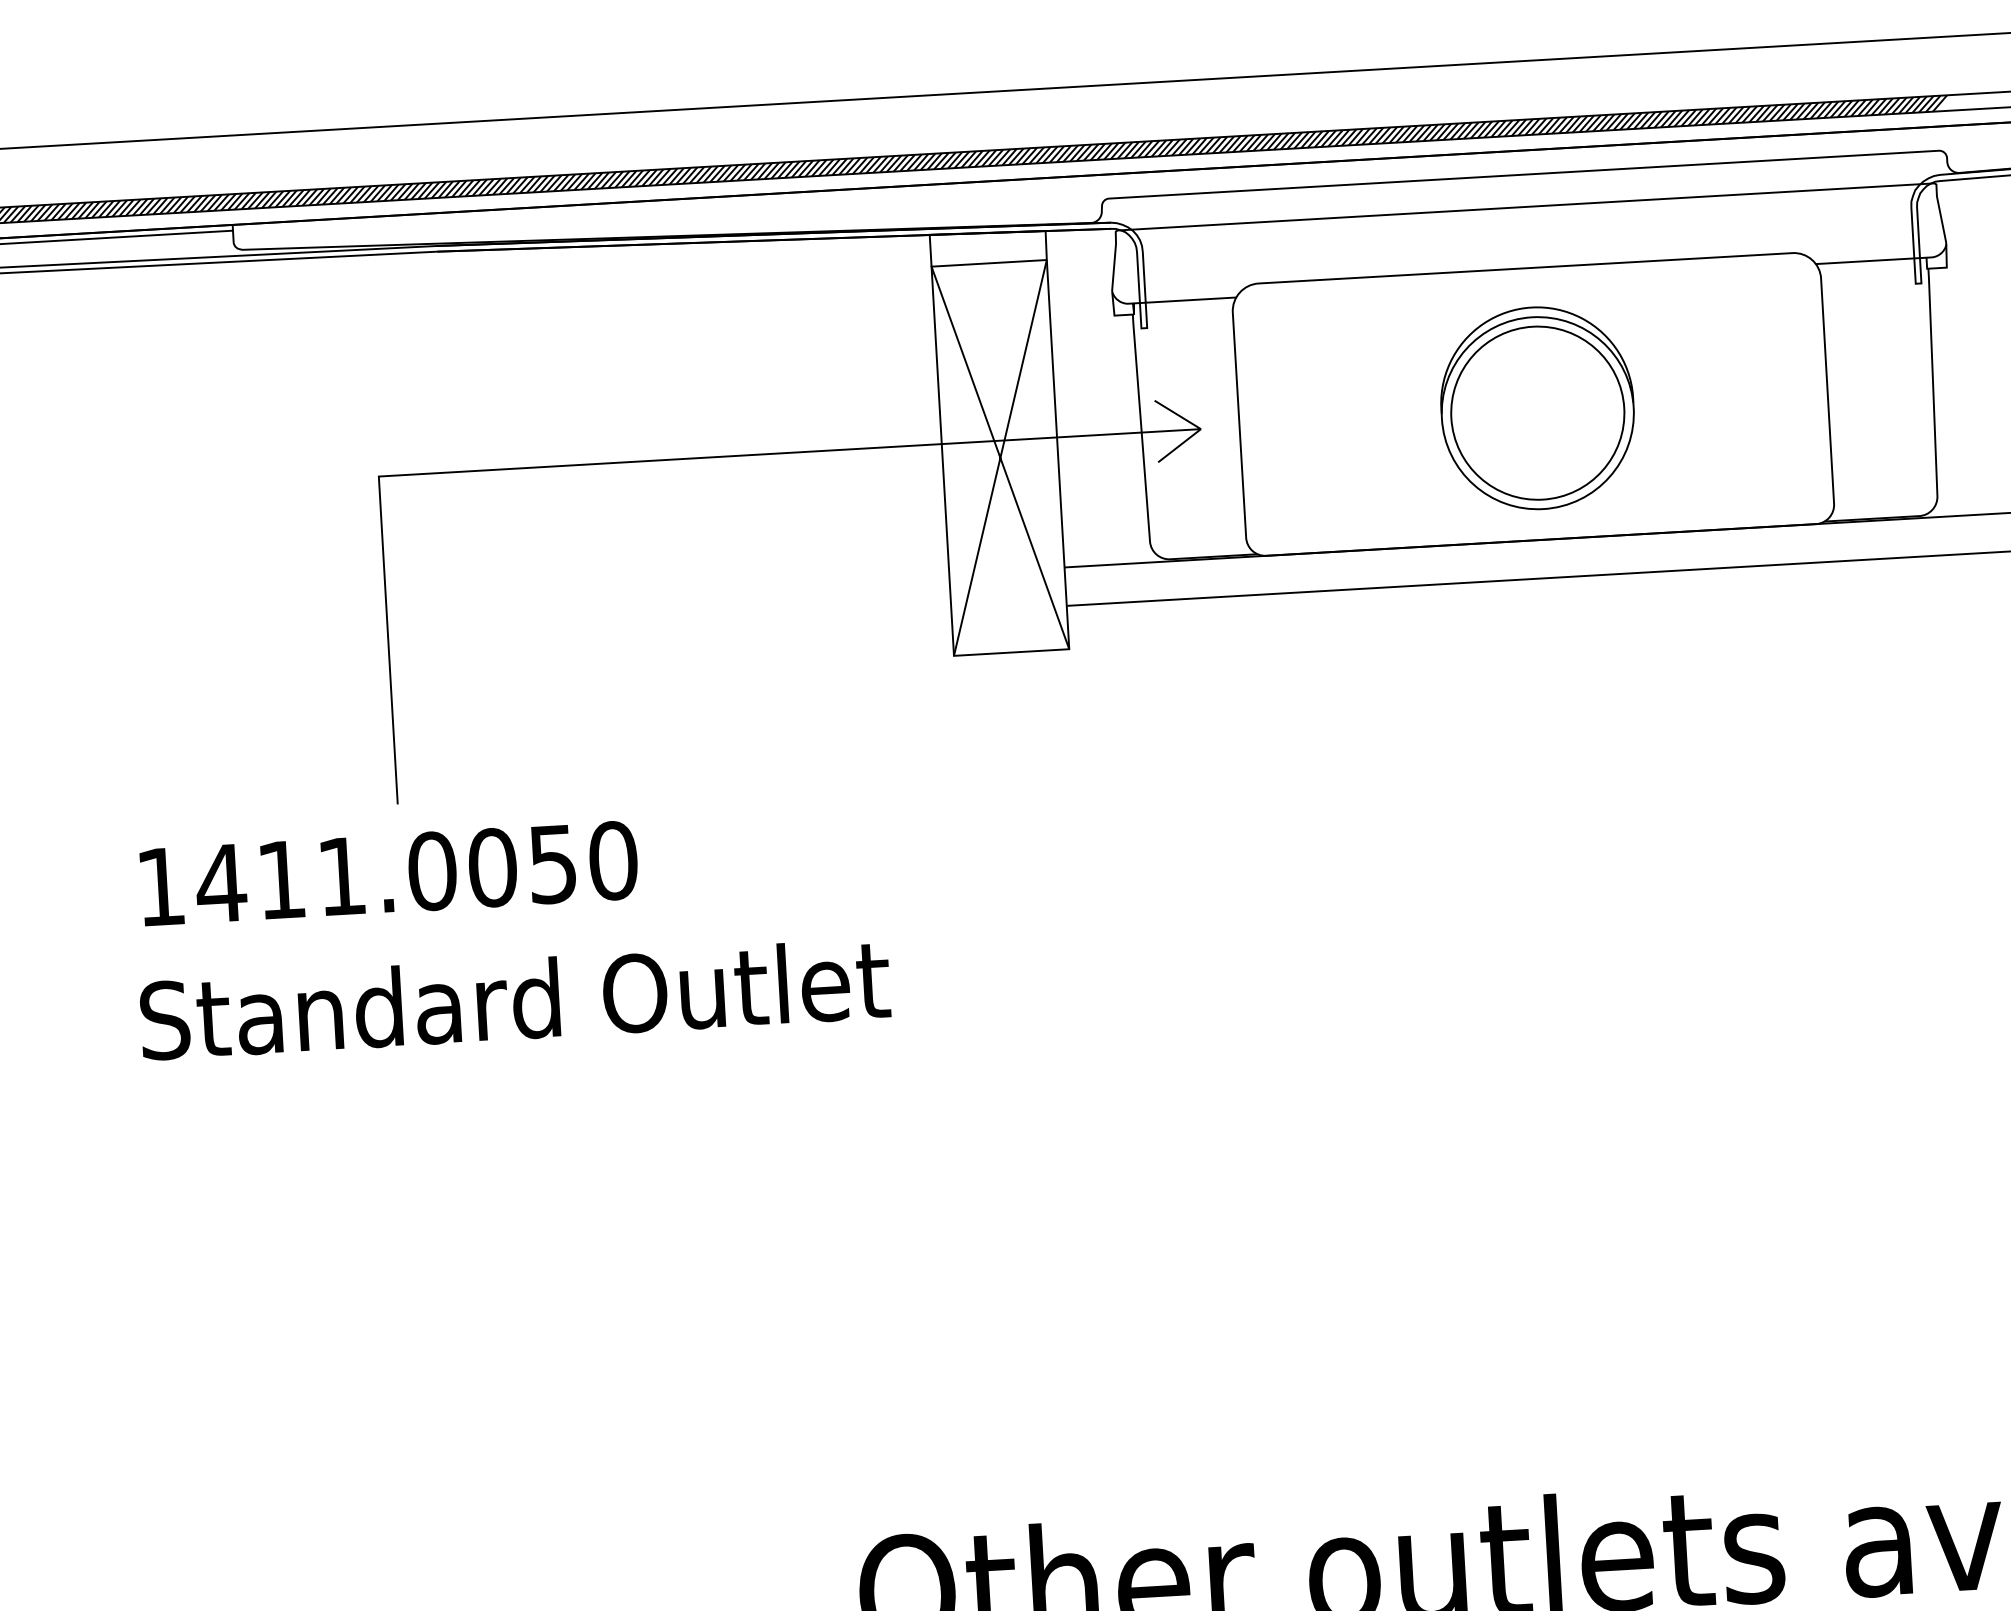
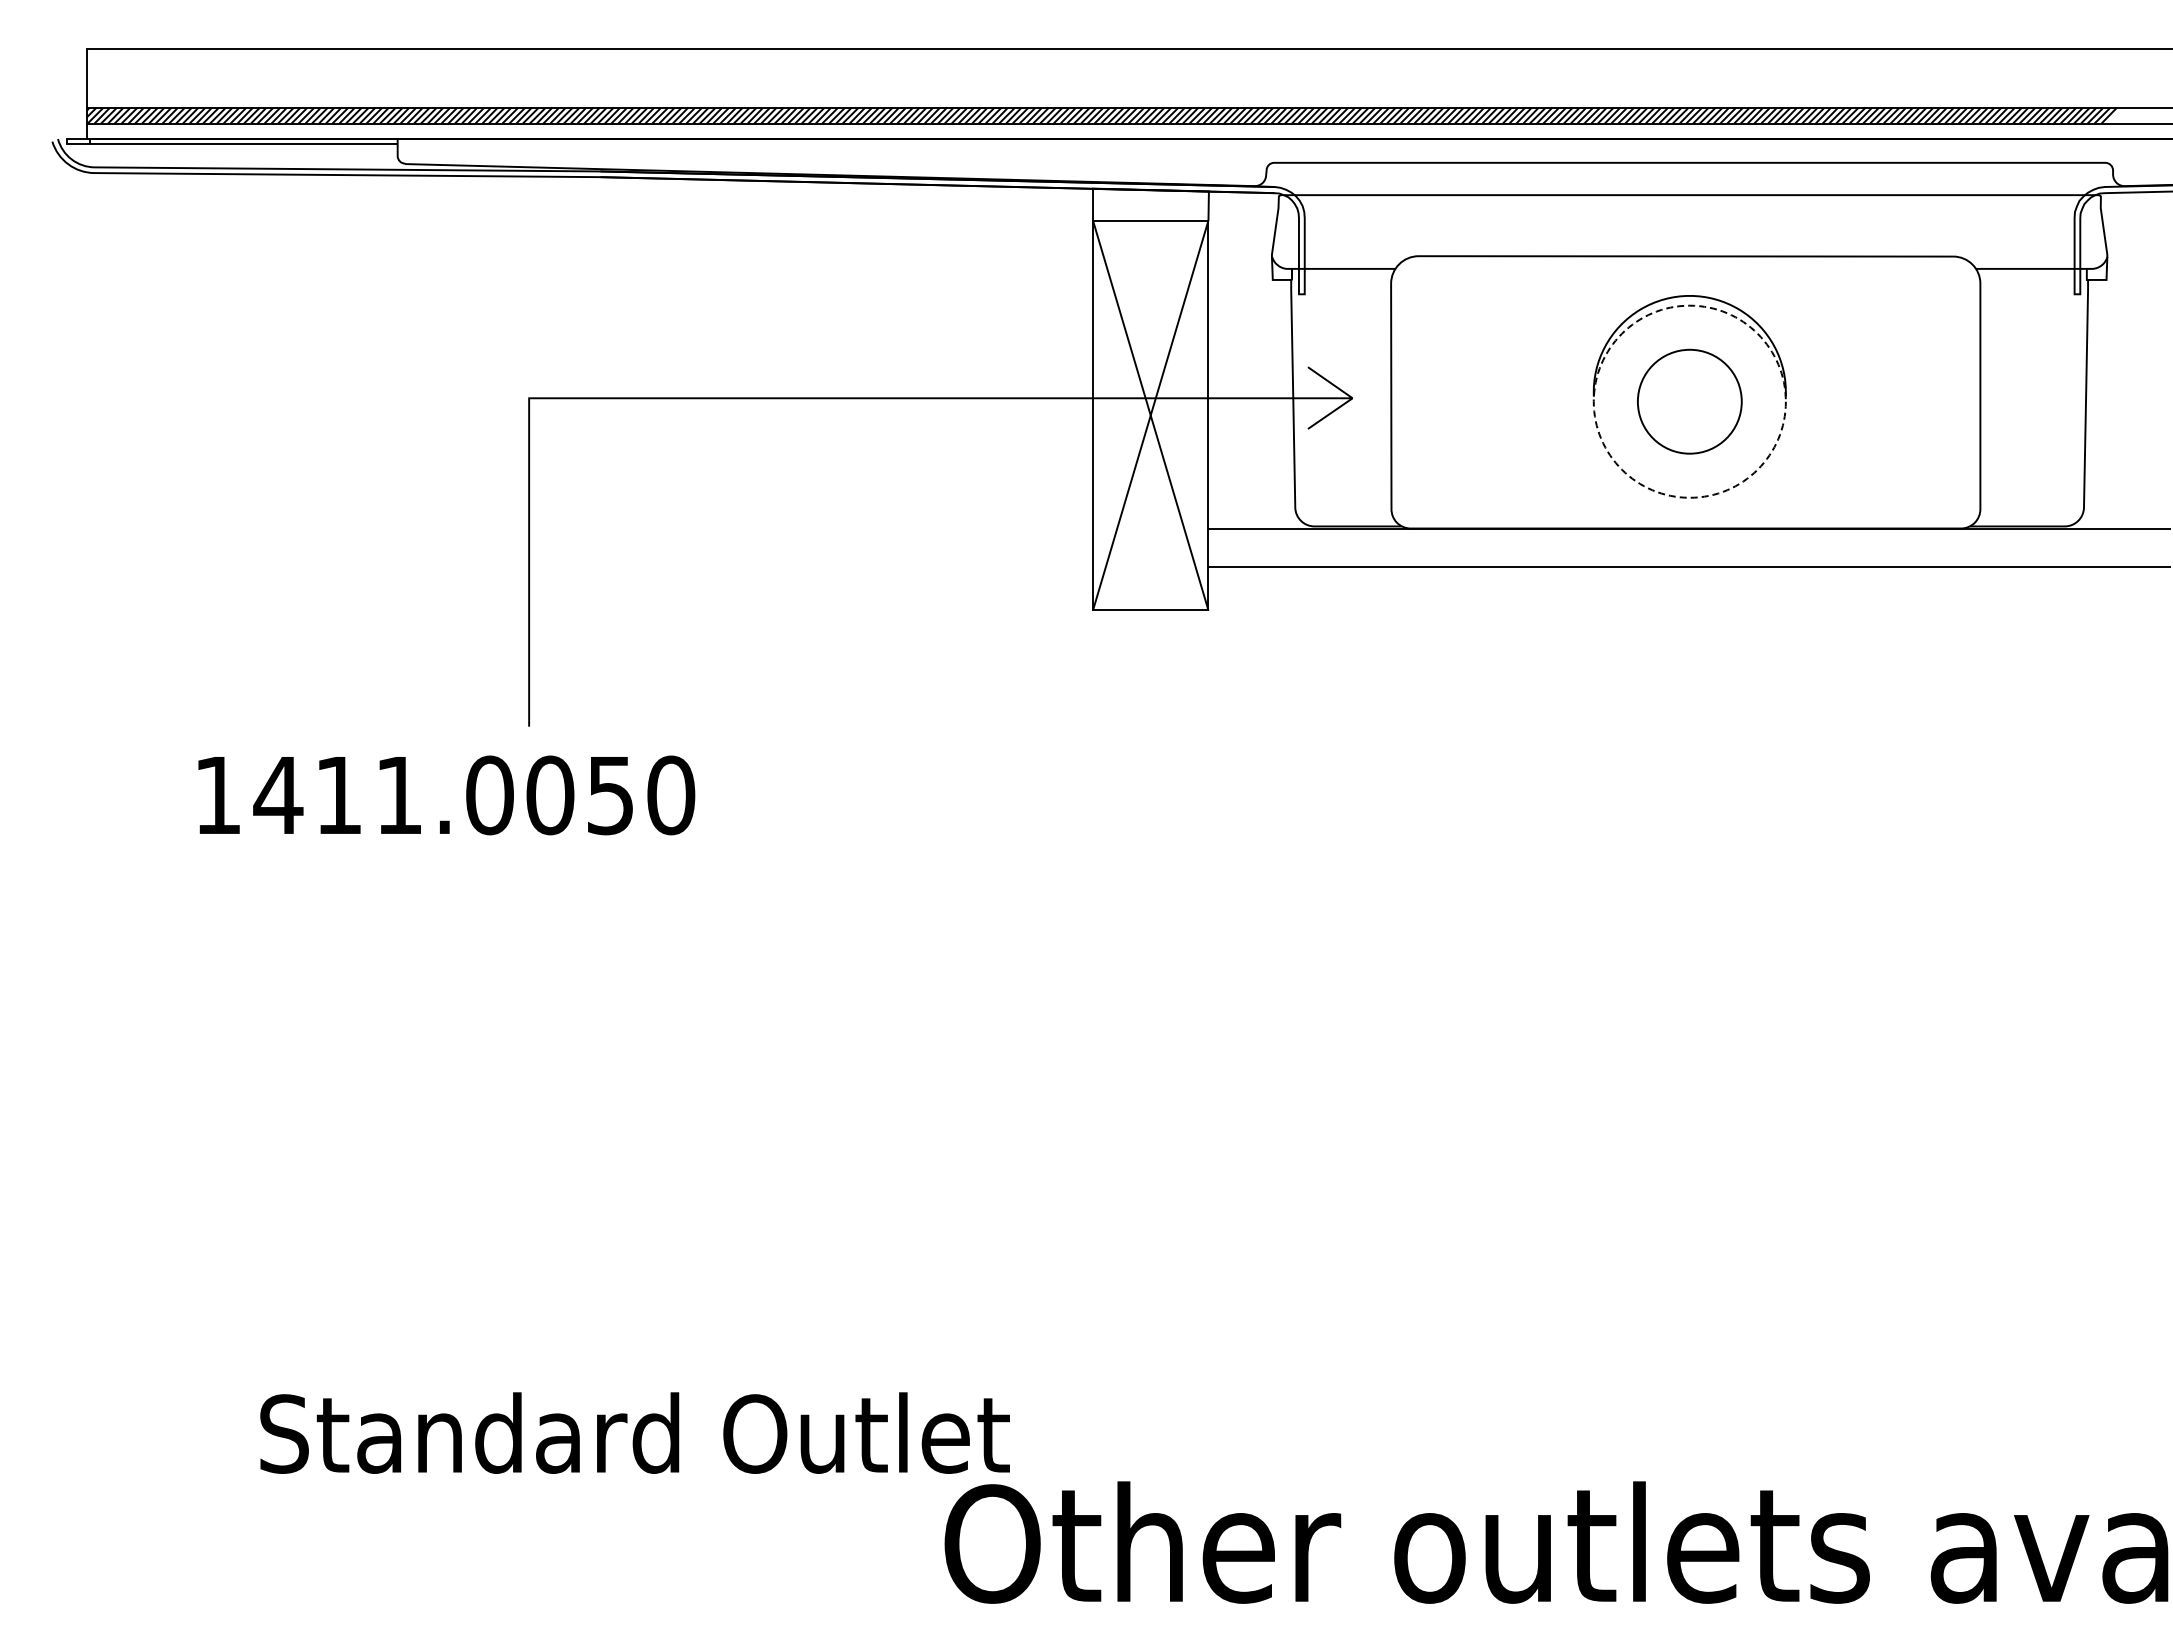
circle: (1537, 412) -> (1689, 401), size x0.6
circle: (1537, 412) -> (1689, 401), solid -> dashed
text: (389, 873) -> (446, 795), moved
text: (514, 998) -> (634, 1432), moved

